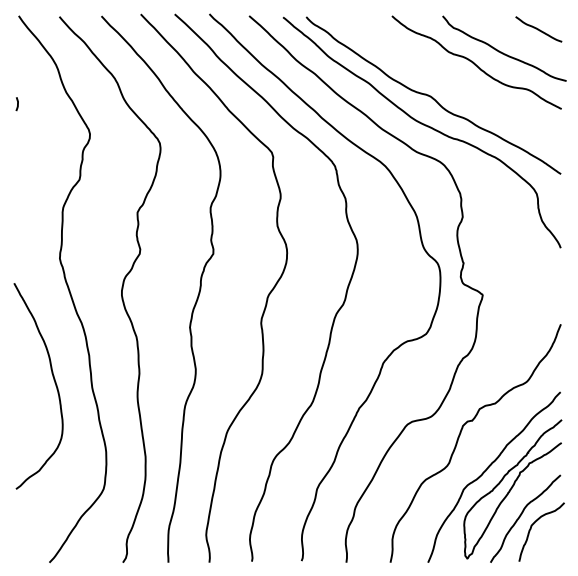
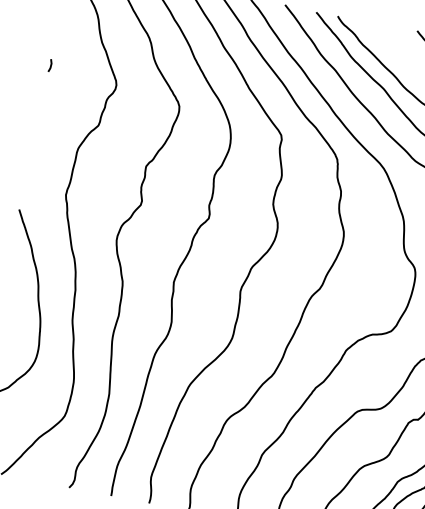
curve: (17, 104) -> (50, 66), moved

